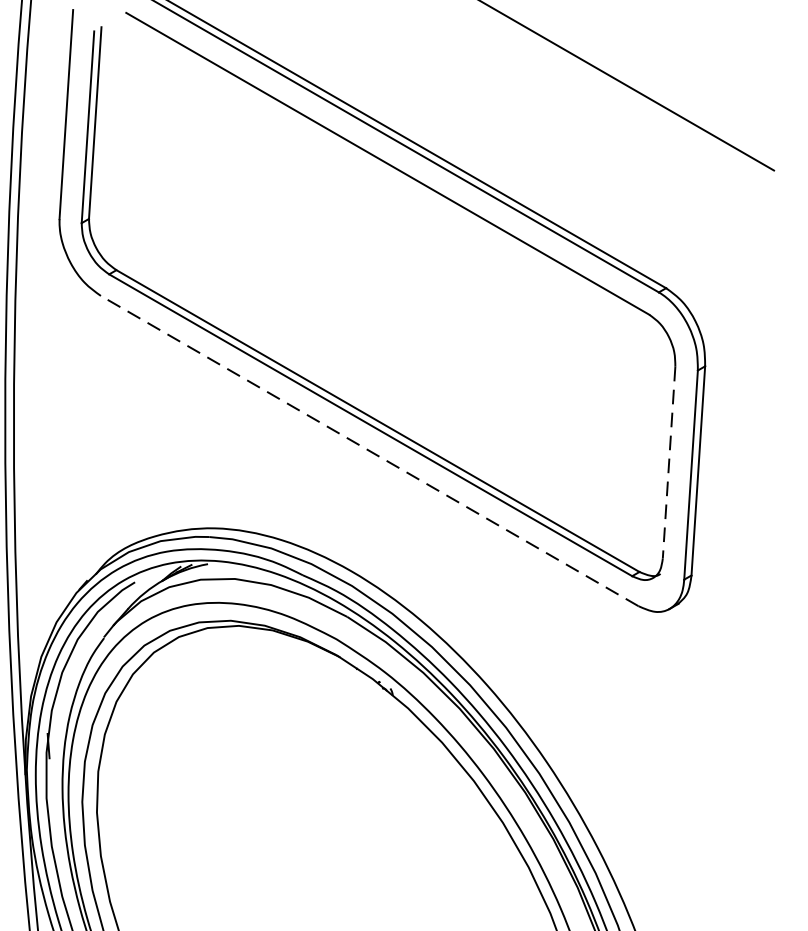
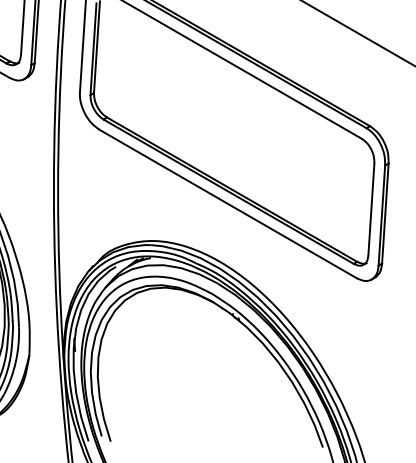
line: (368, 449) -> (227, 203), dashed -> solid
line: (669, 462) -> (371, 209), dashed -> solid

